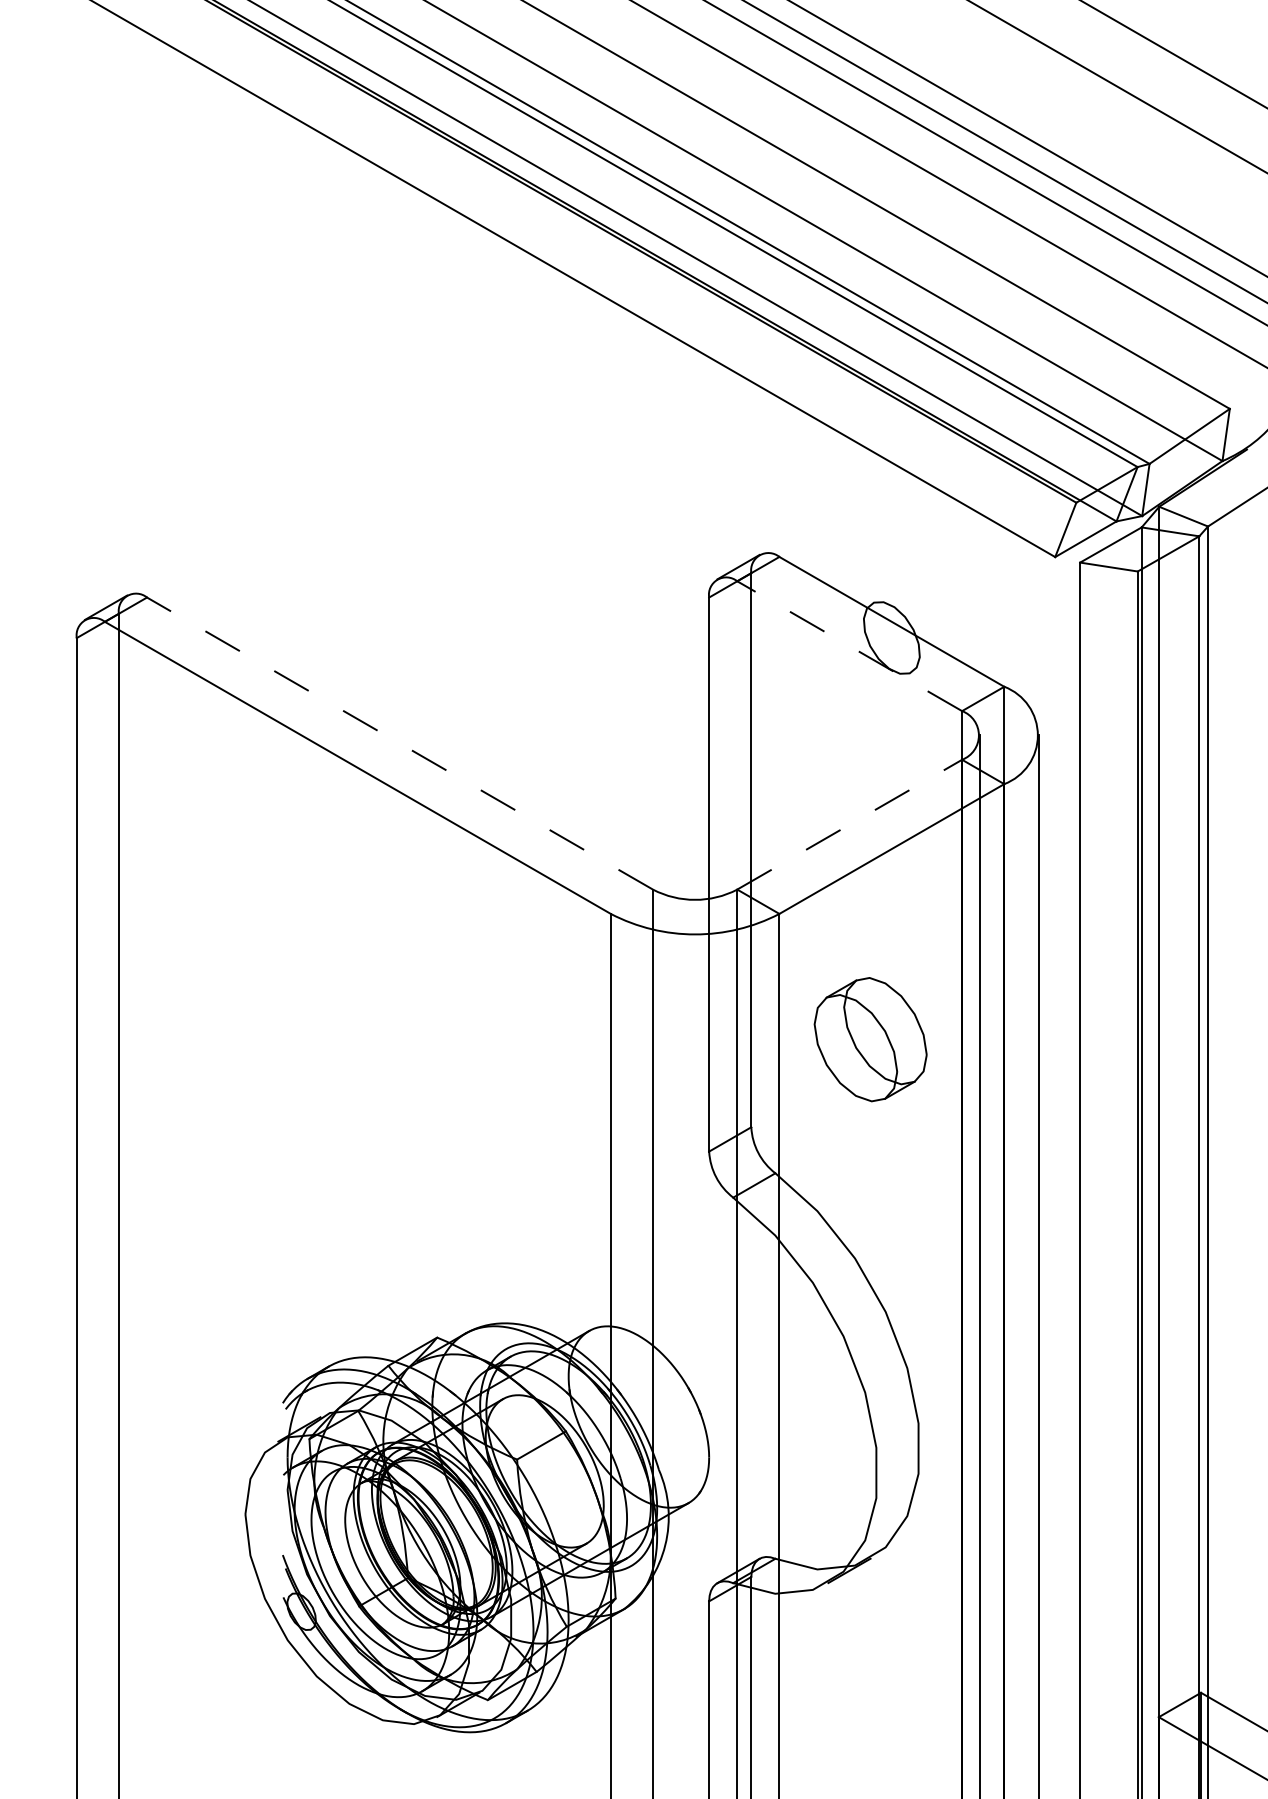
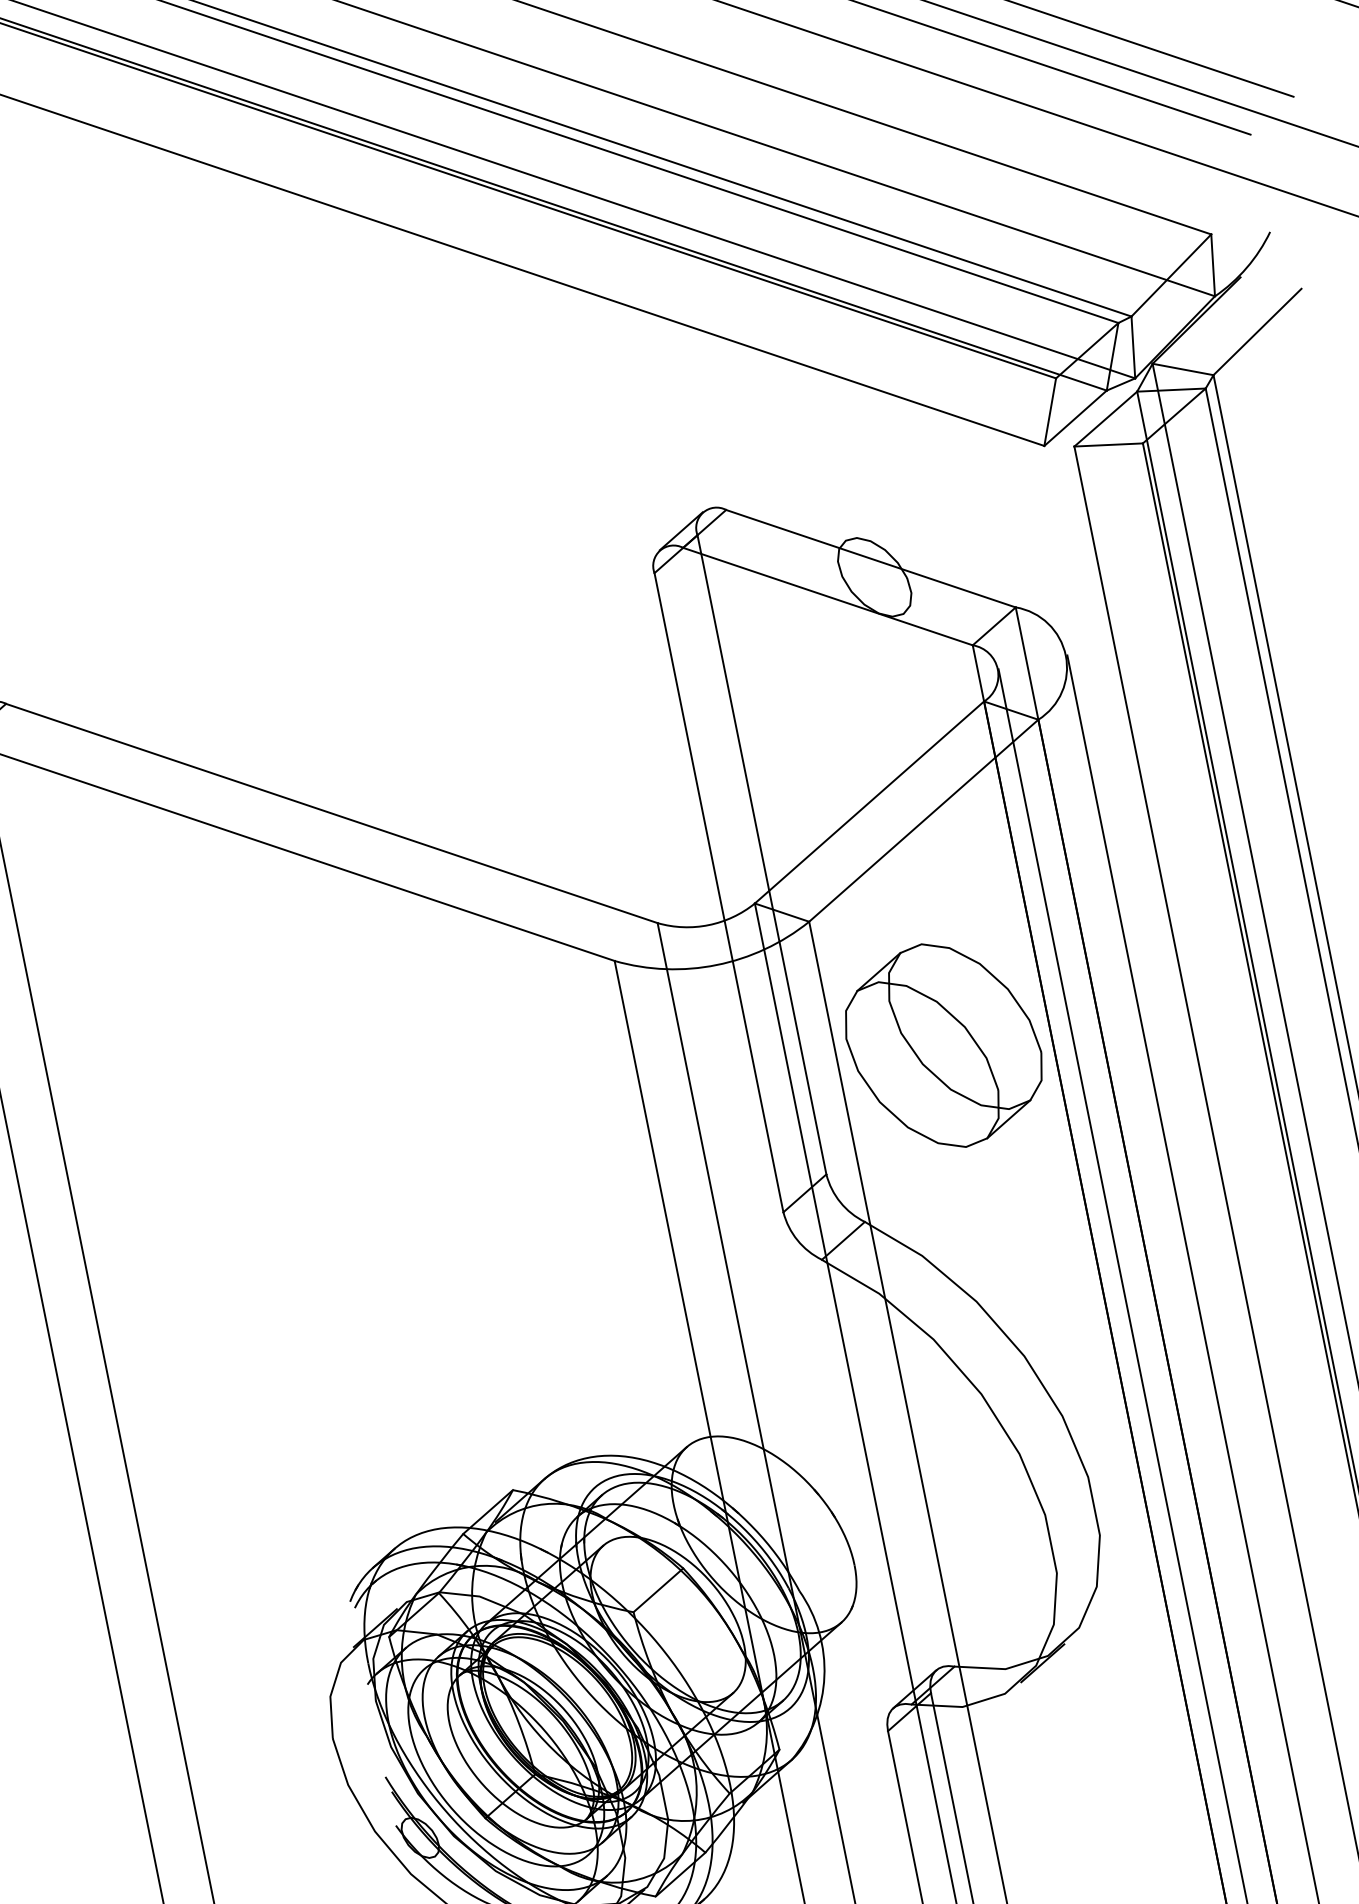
line: (849, 646) -> (827, 596), dashed -> solid
line: (399, 743) -> (331, 813), dashed -> solid
line: (849, 824) -> (869, 802), dashed -> solid
part: (870, 1039) -> (943, 1045), size x1.43

